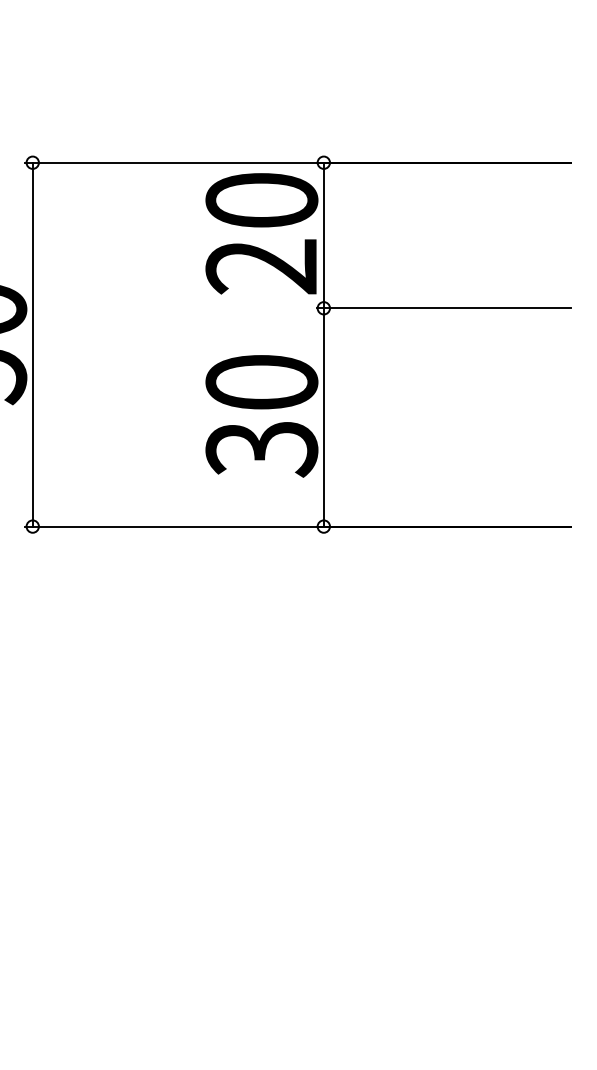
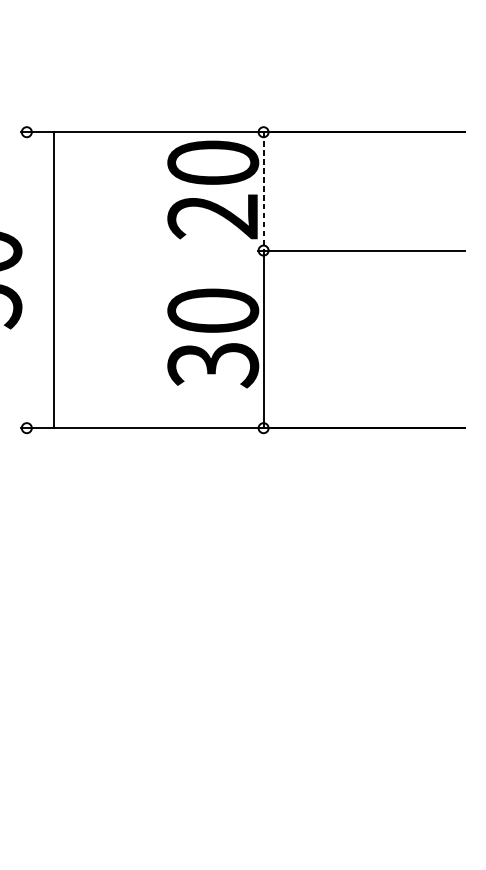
line: (323, 235) -> (263, 191), solid -> dashed
line: (32, 344) -> (53, 280), moved

